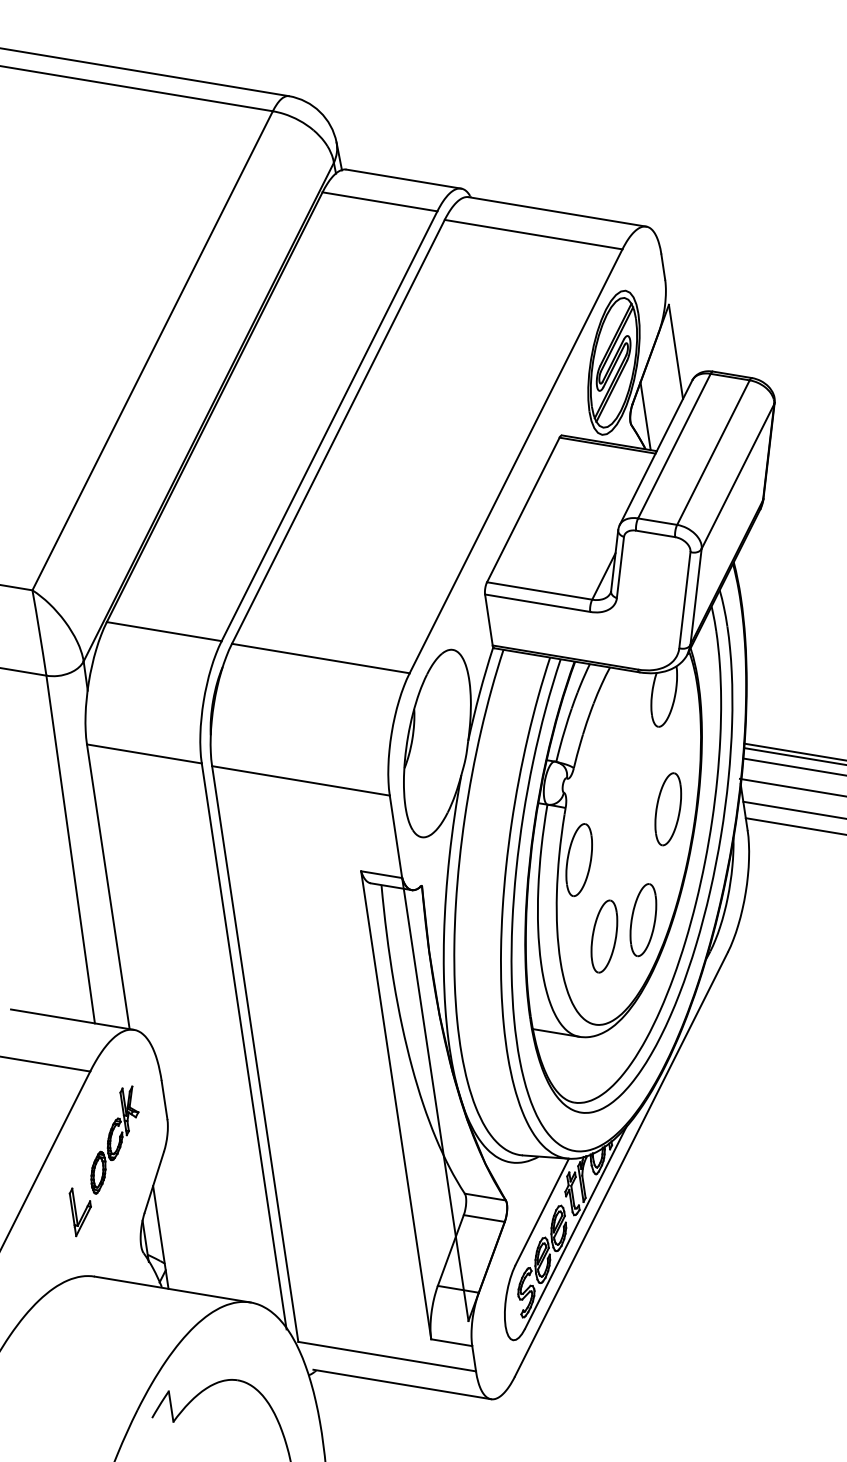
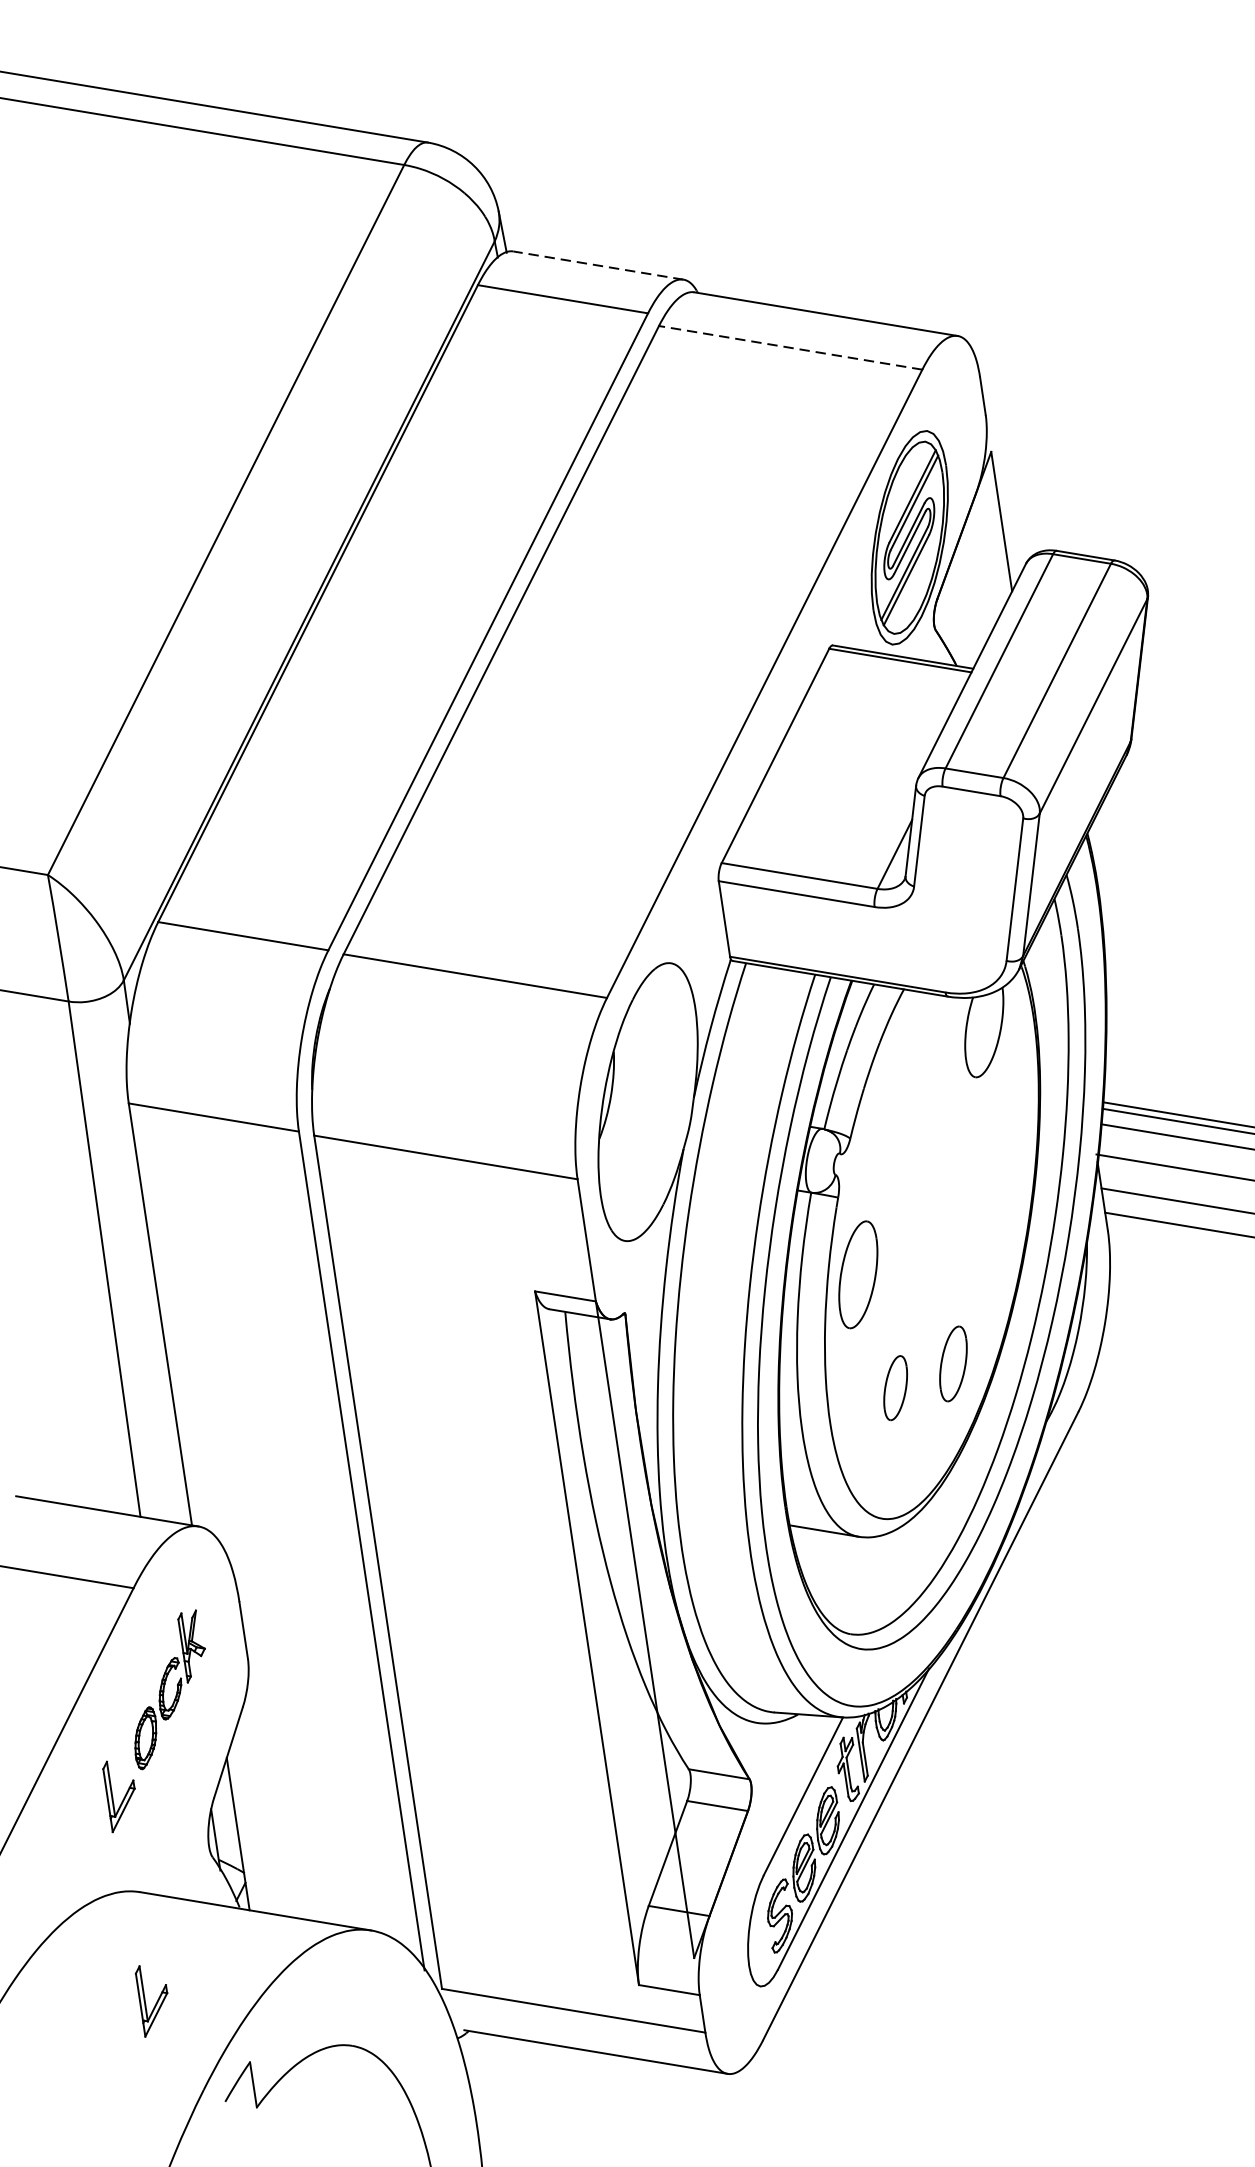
line: (403, 179) -> (597, 266), solid -> dashed
line: (533, 234) -> (790, 347), solid -> dashed
line: (645, 416) -> (956, 617), removed
part: (668, 809) -> (990, 1199), removed
part: (643, 920) -> (953, 1364), size x0.7
part: (604, 936) -> (895, 1388), size x0.6
part: (101, 1350) -> (150, 2001), added

